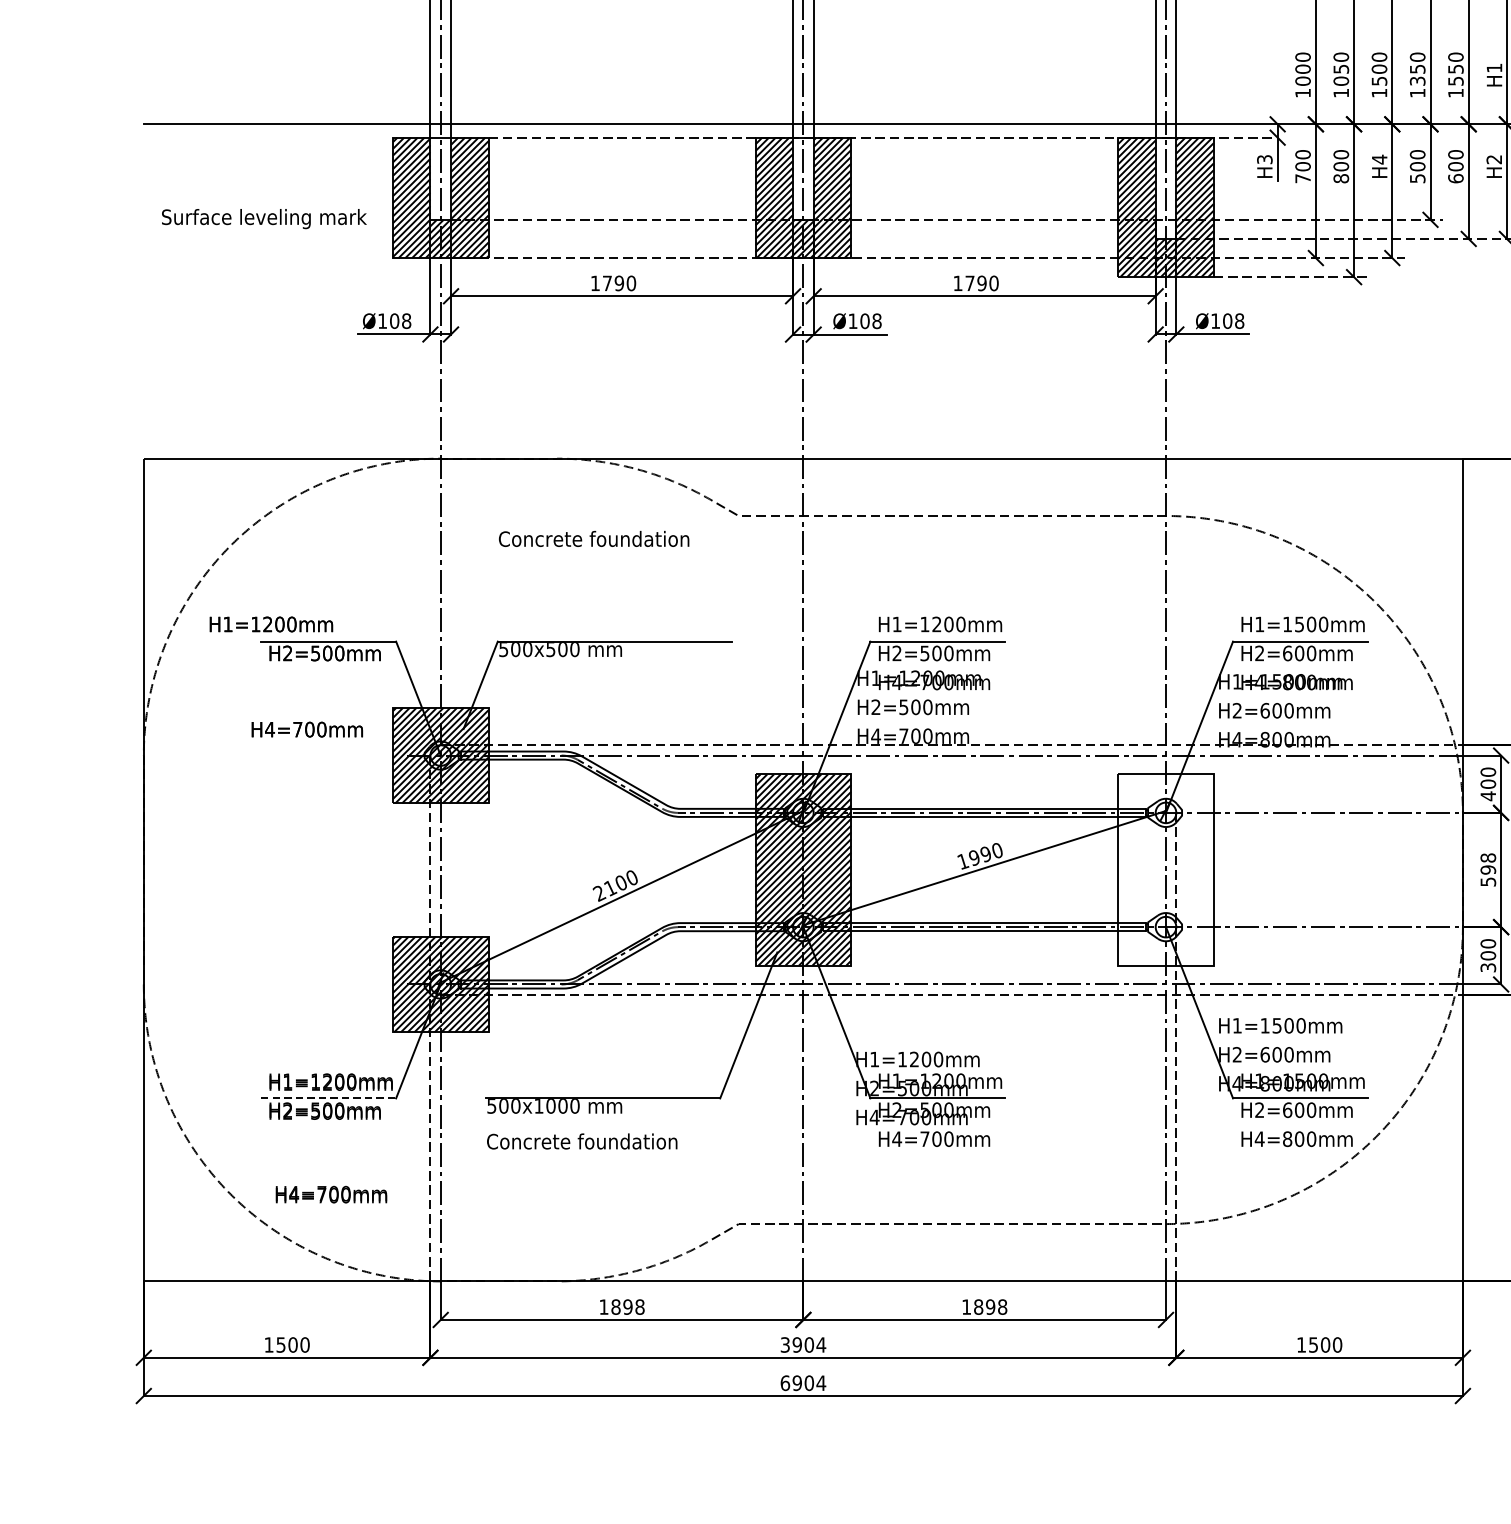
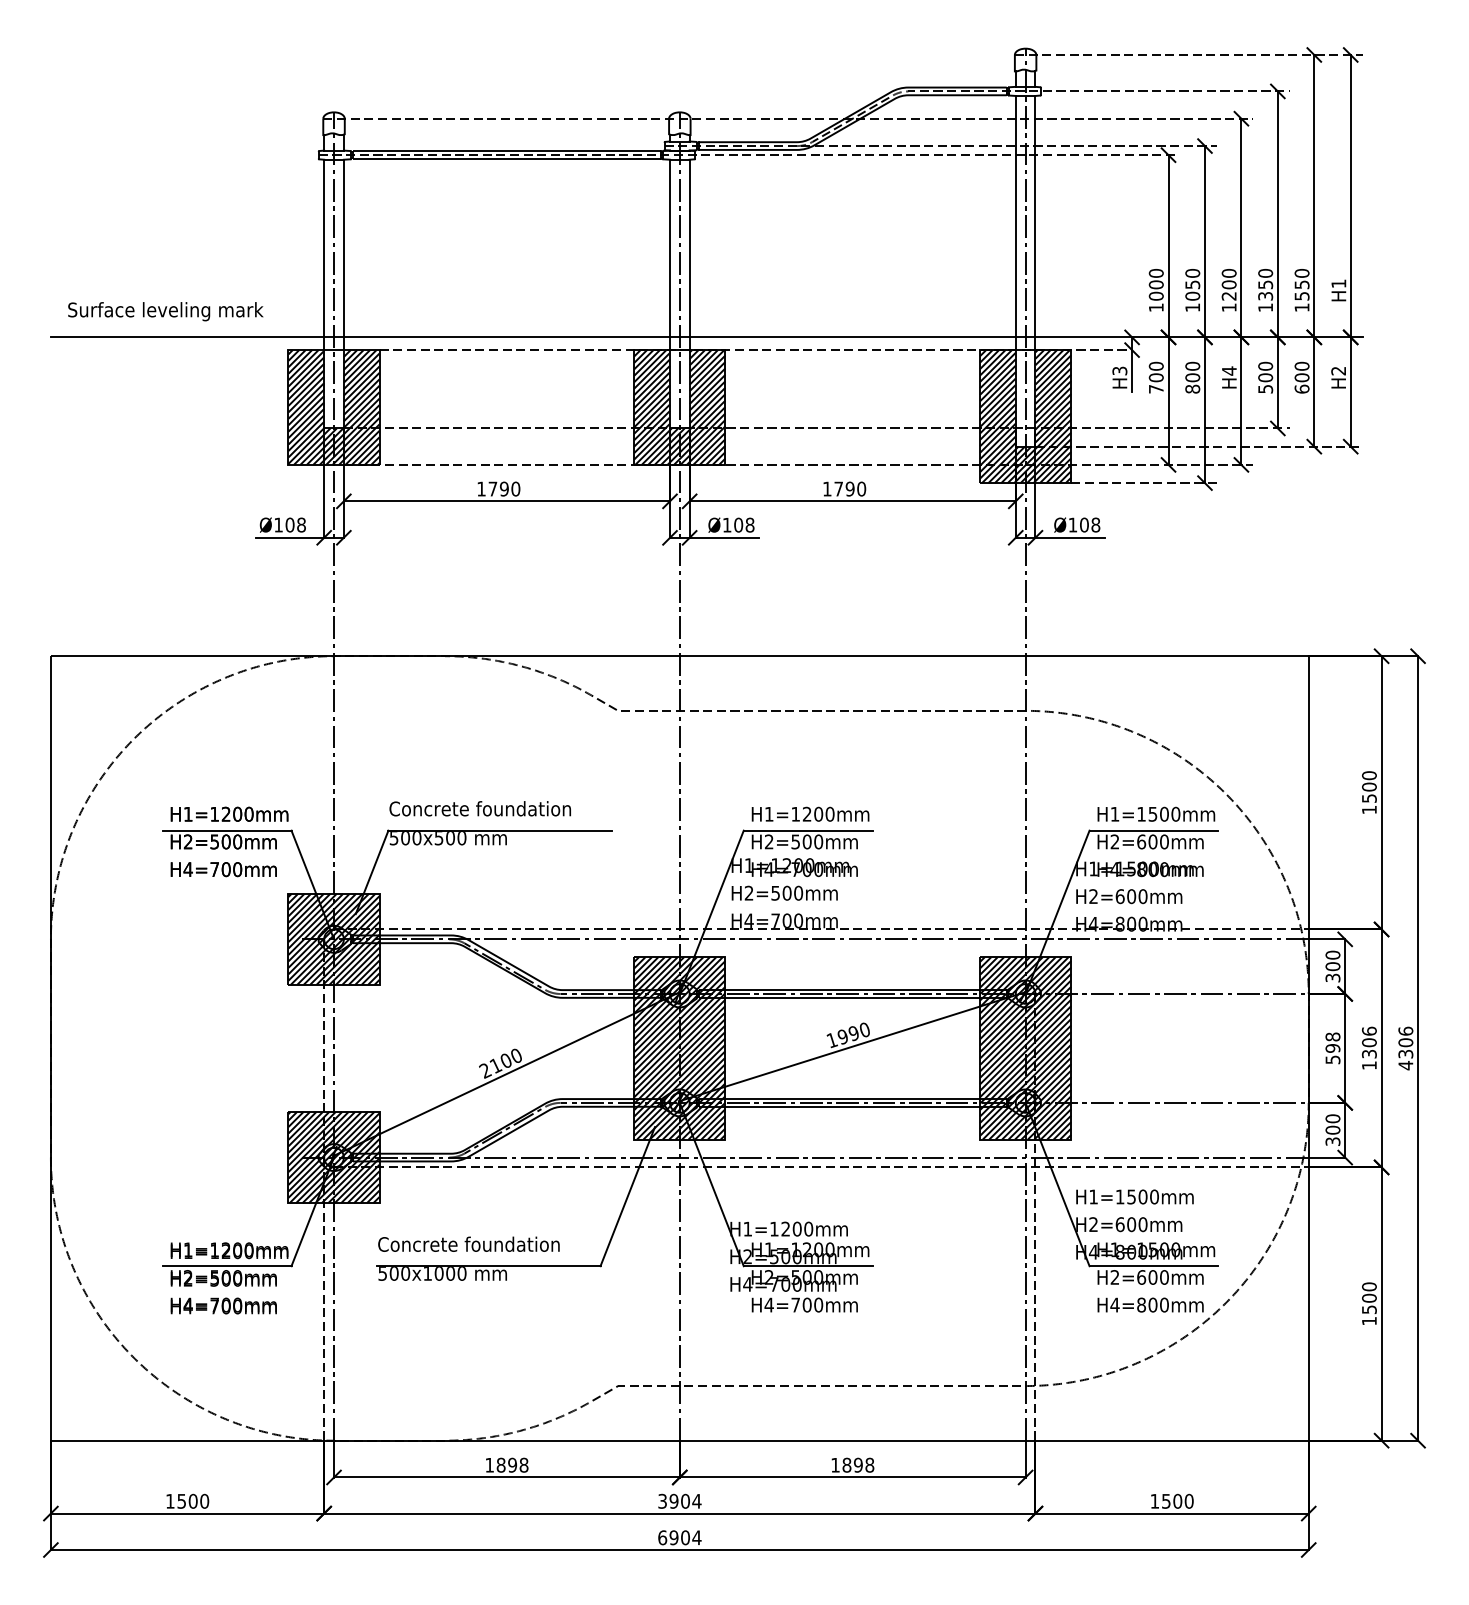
text: (1378, 81) -> (1228, 296), 1500 -> 1200
text: (263, 218) -> (165, 311), moved
text: (593, 538) -> (479, 808), moved
text: (271, 623) -> (229, 813), moved
text: (306, 729) -> (223, 869), moved
text: (1487, 795) -> (1332, 977), 400 -> 300
hatch: (1165, 870) -> (1025, 1048), added
line: (329, 1098) -> (227, 1266), dashed -> solid
text: (581, 1140) -> (468, 1243), moved
text: (331, 1194) -> (223, 1305), moved

